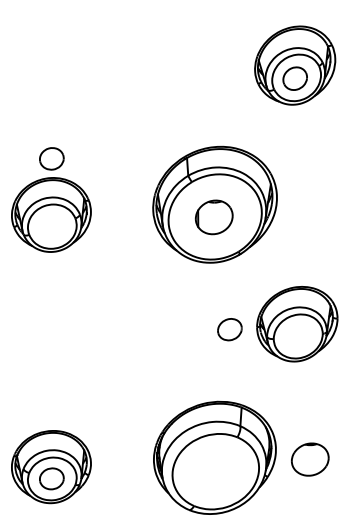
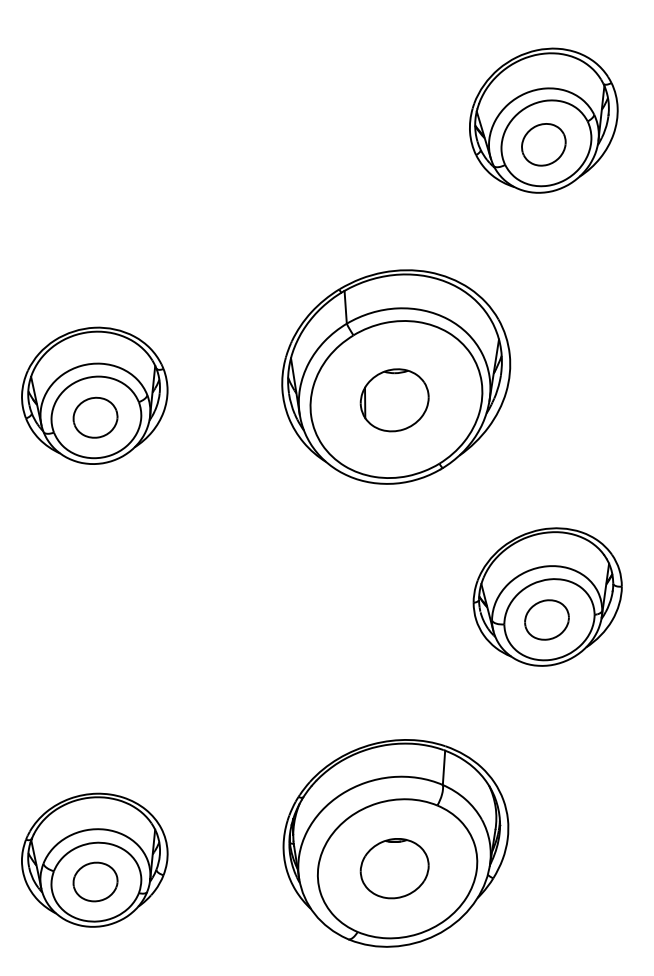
part: (51, 158) -> (94, 417), moved
part: (229, 329) -> (546, 619), moved
part: (310, 459) -> (395, 868), moved

